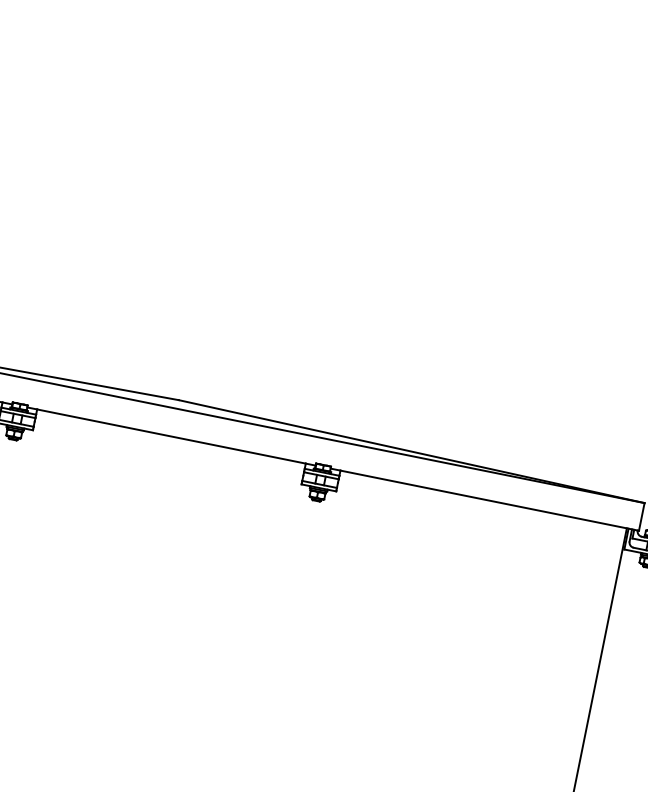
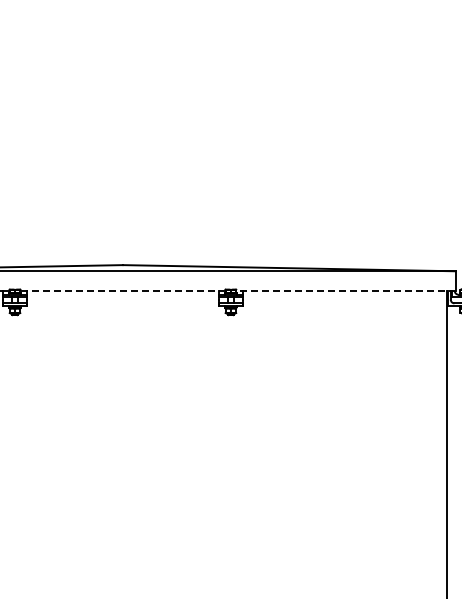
line: (170, 437) -> (122, 291), solid -> dashed
line: (484, 500) -> (345, 291), solid -> dashed

